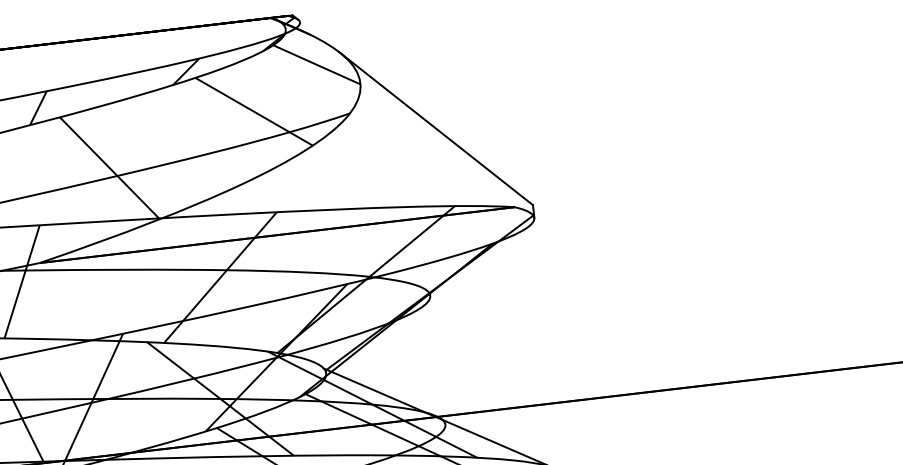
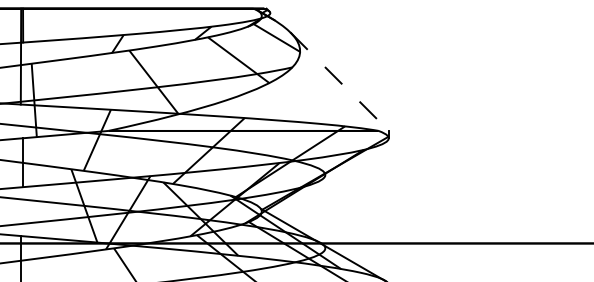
line: (435, 128) -> (339, 81), solid -> dashed

